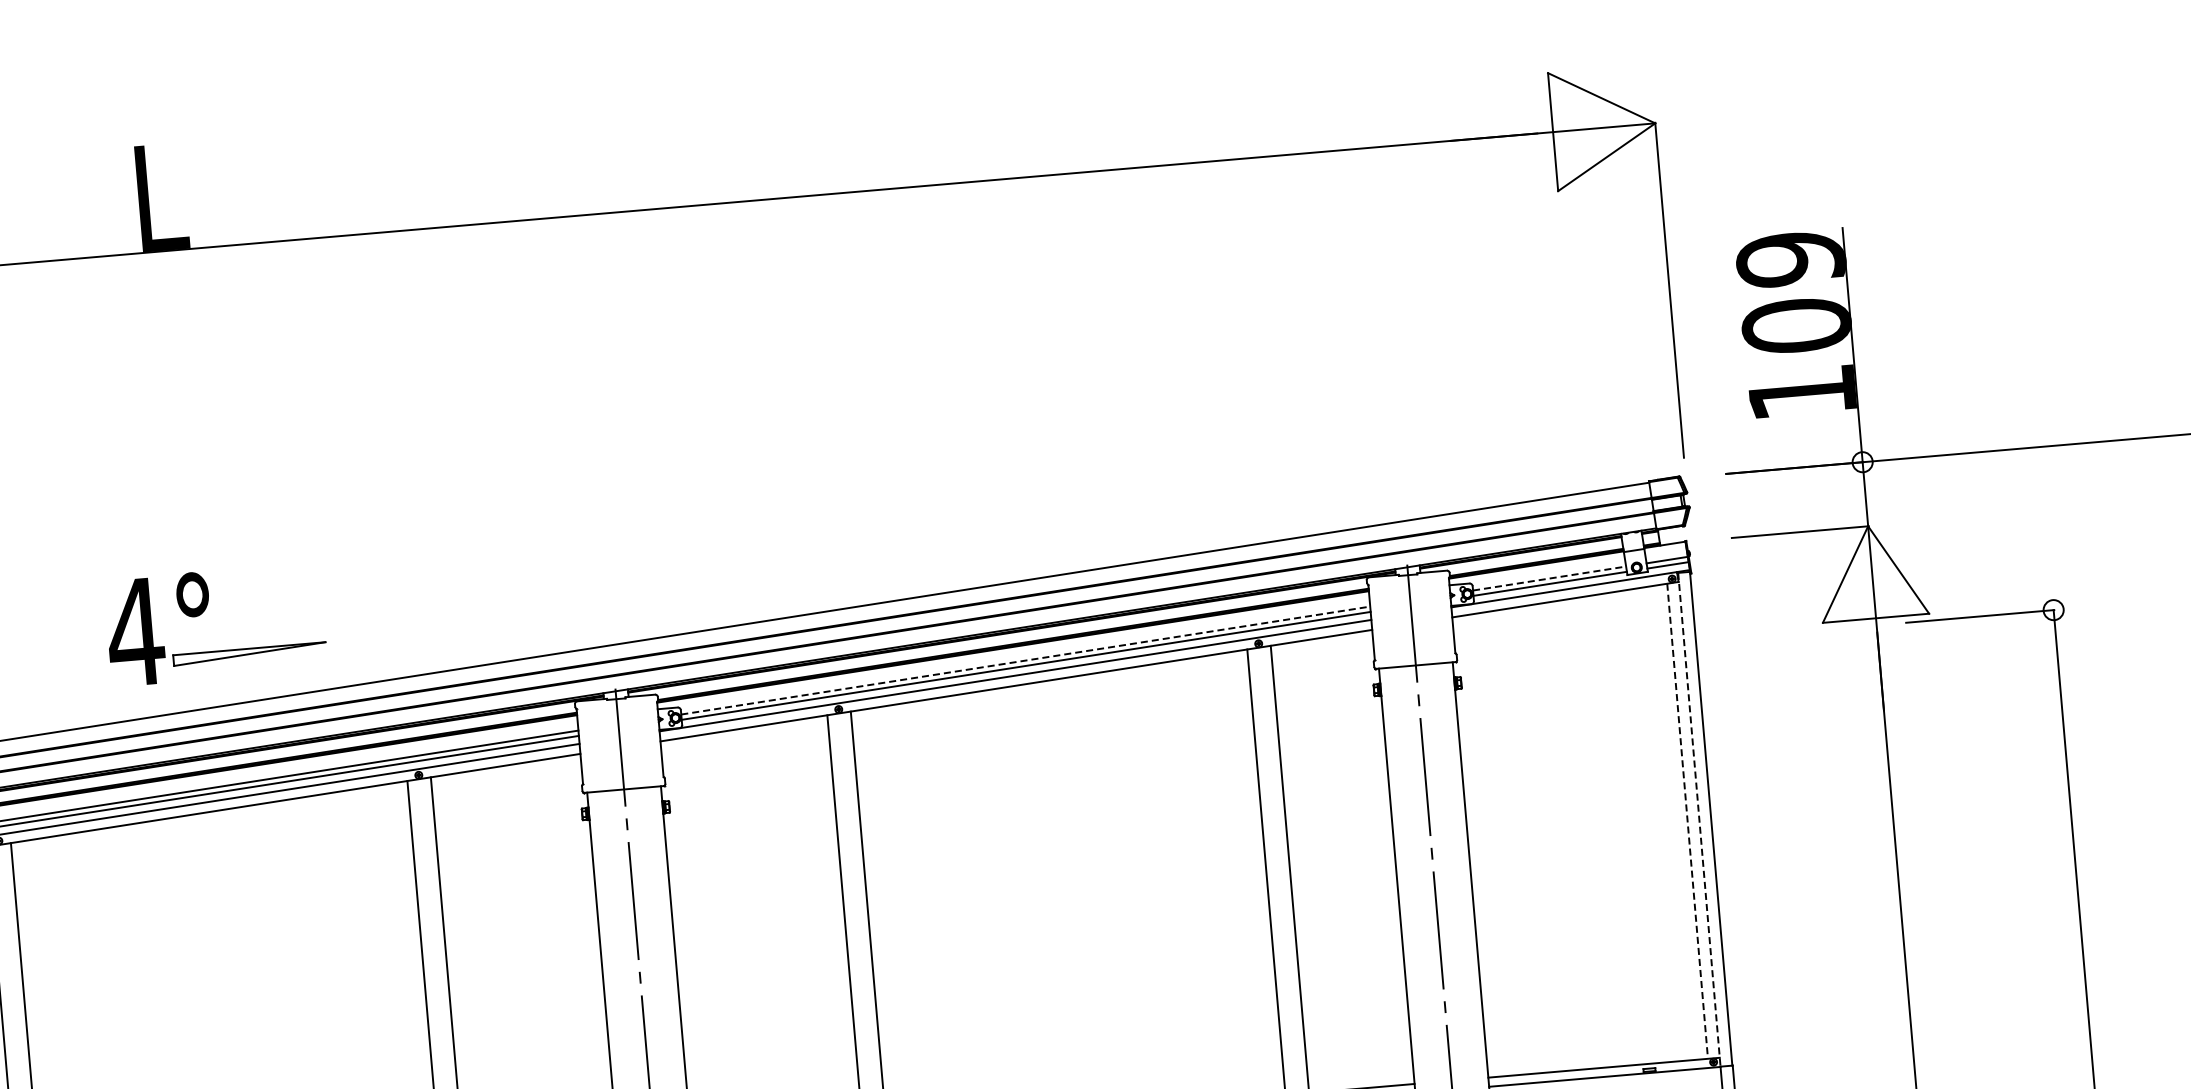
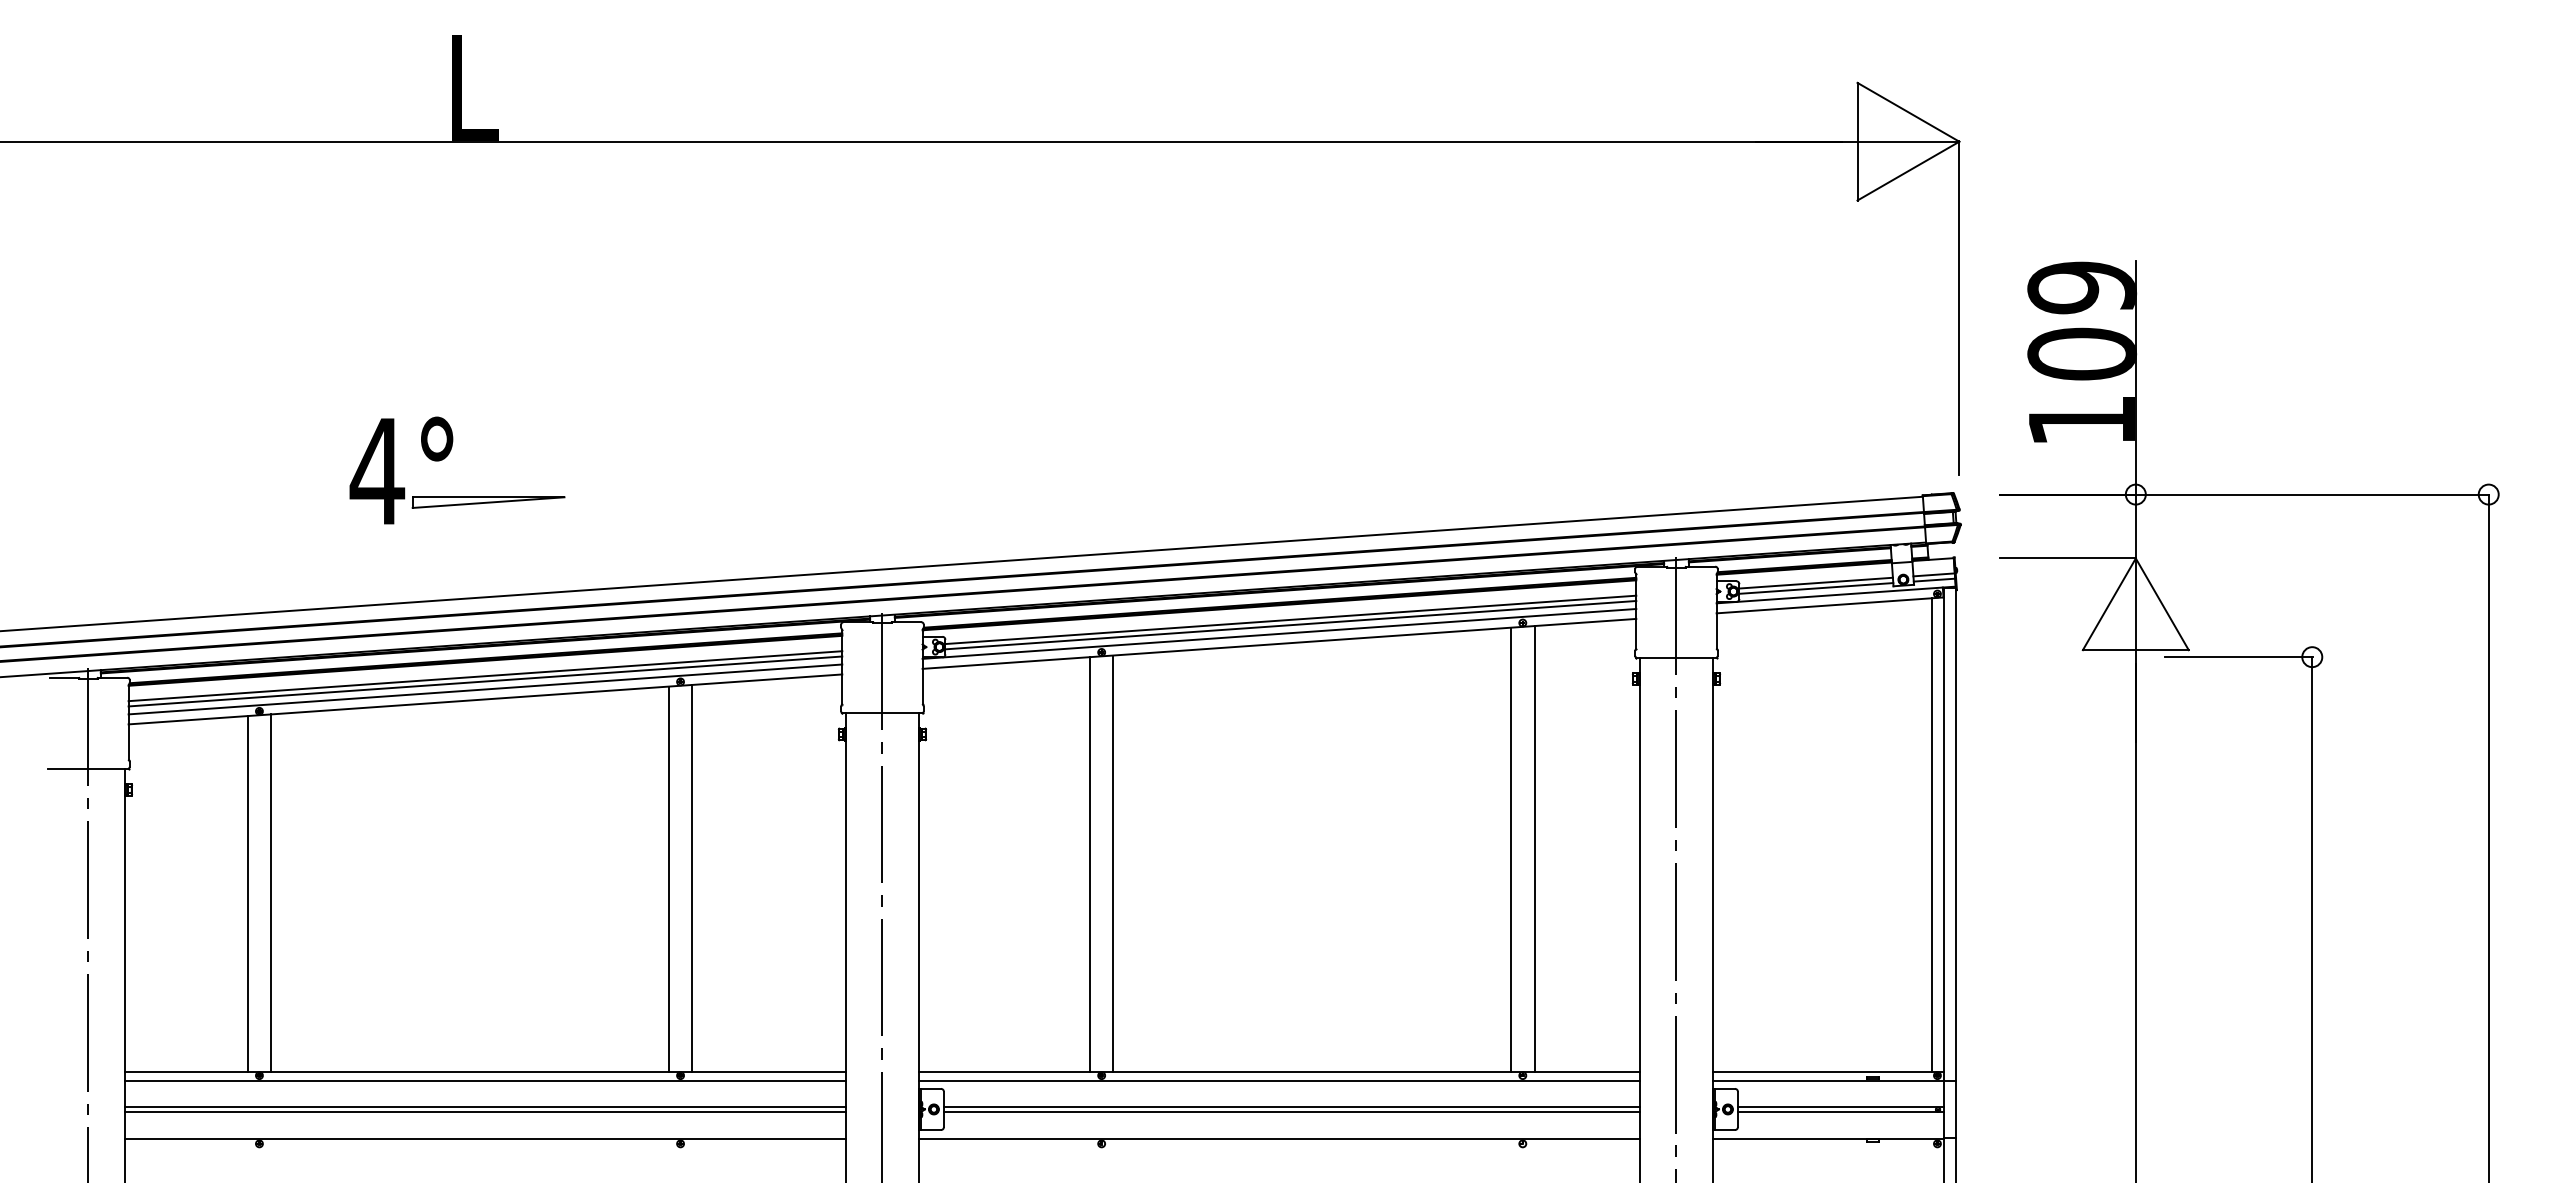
line: (1549, 578) -> (1816, 583), dashed -> solid
part: (202, 613) -> (445, 458), moved
line: (1026, 660) -> (1291, 619), dashed -> solid
line: (1699, 820) -> (1943, 835), dashed -> solid
line: (1687, 821) -> (1932, 835), dashed -> solid

